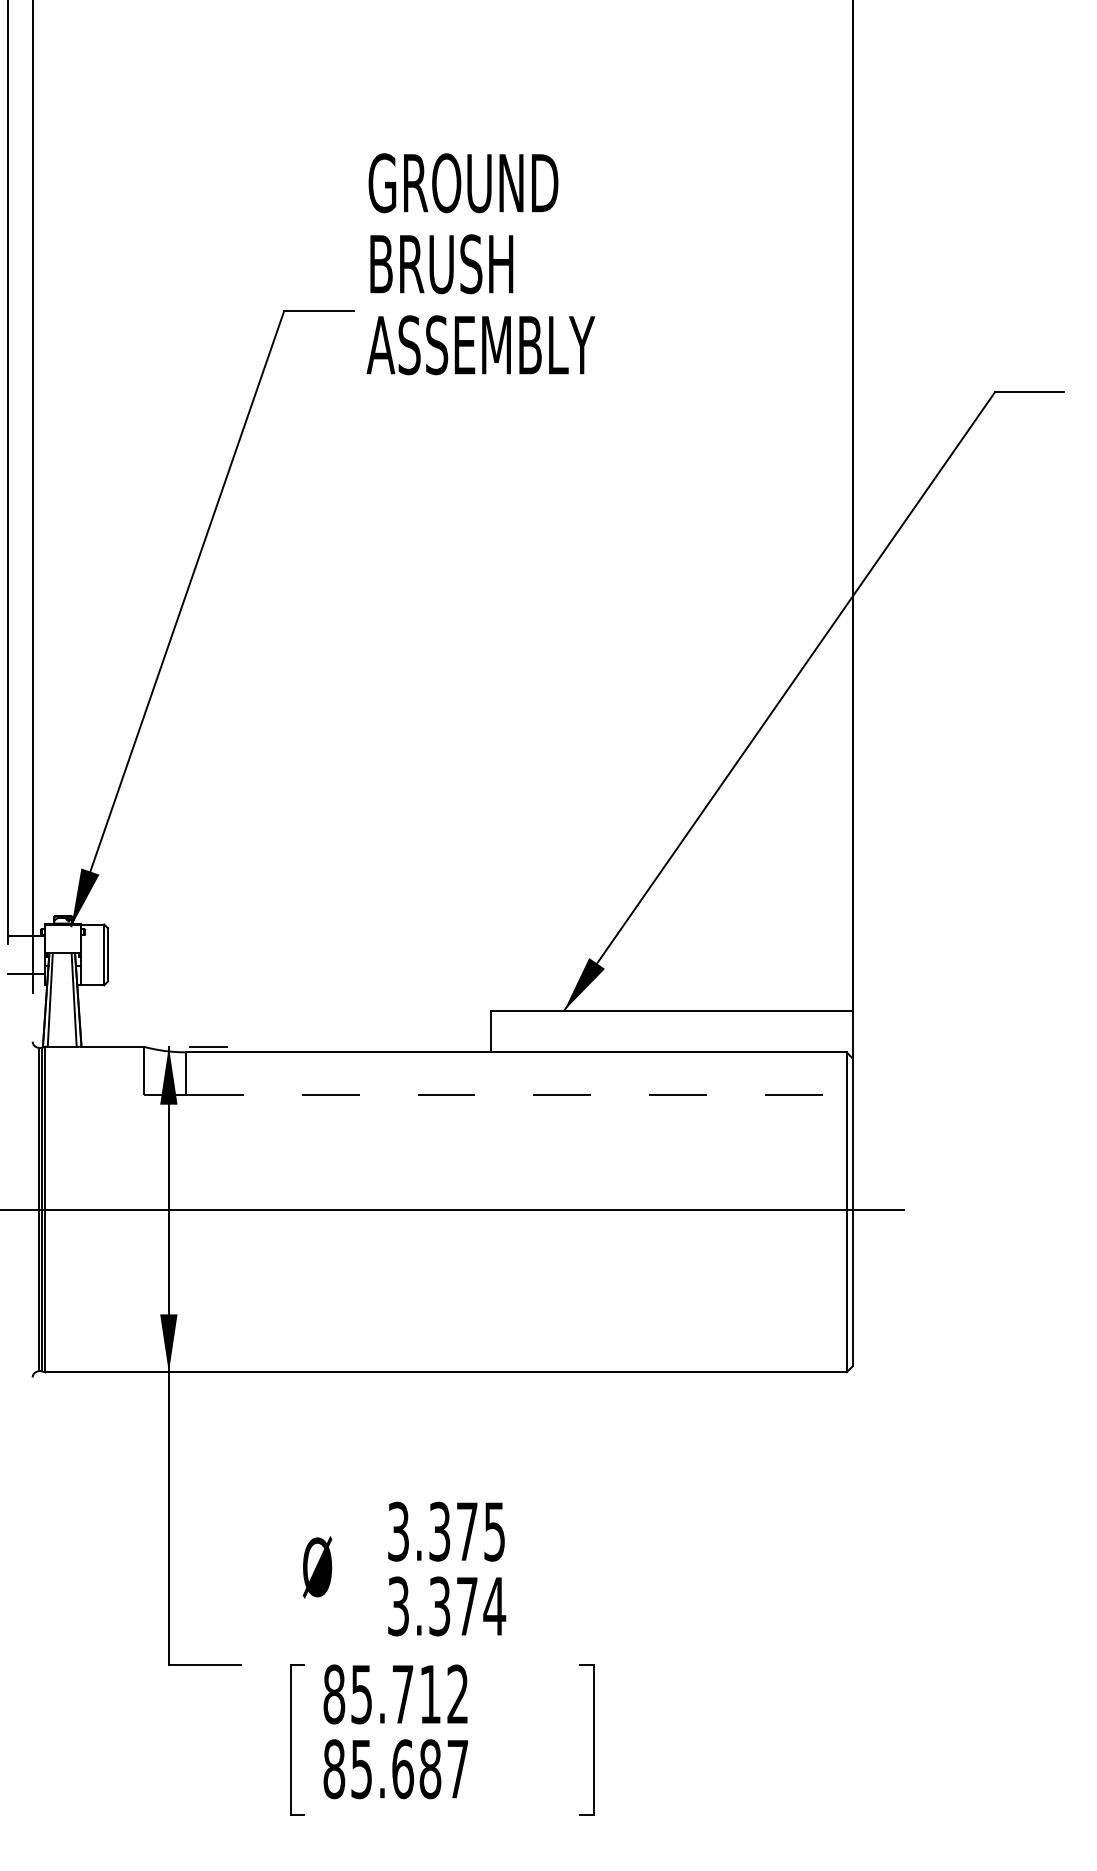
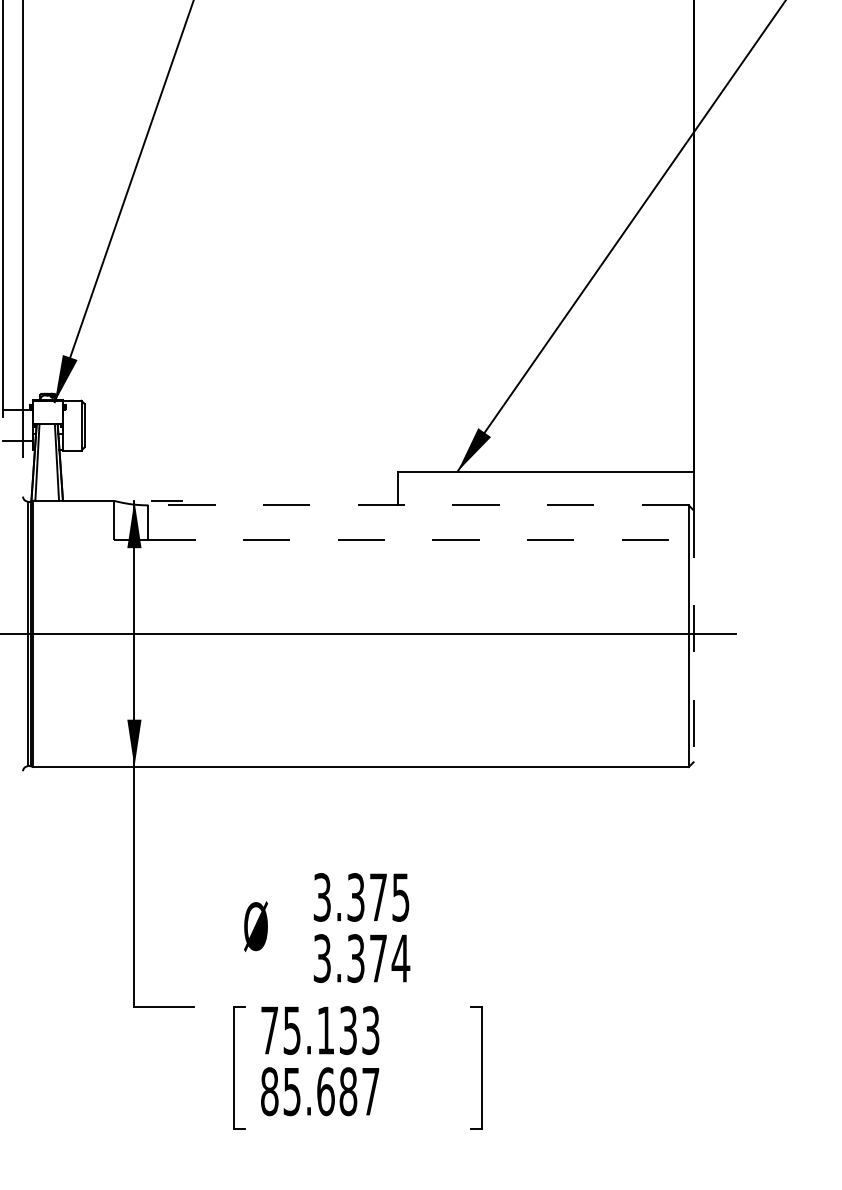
line: (515, 1052) -> (417, 505), solid -> dashed
line: (852, 1212) -> (693, 636), solid -> dashed
text: (395, 1694) -> (319, 1030), 85.712 -> 75.133

